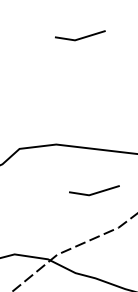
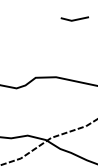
line: (93, 192) -> (74, 105), removed

